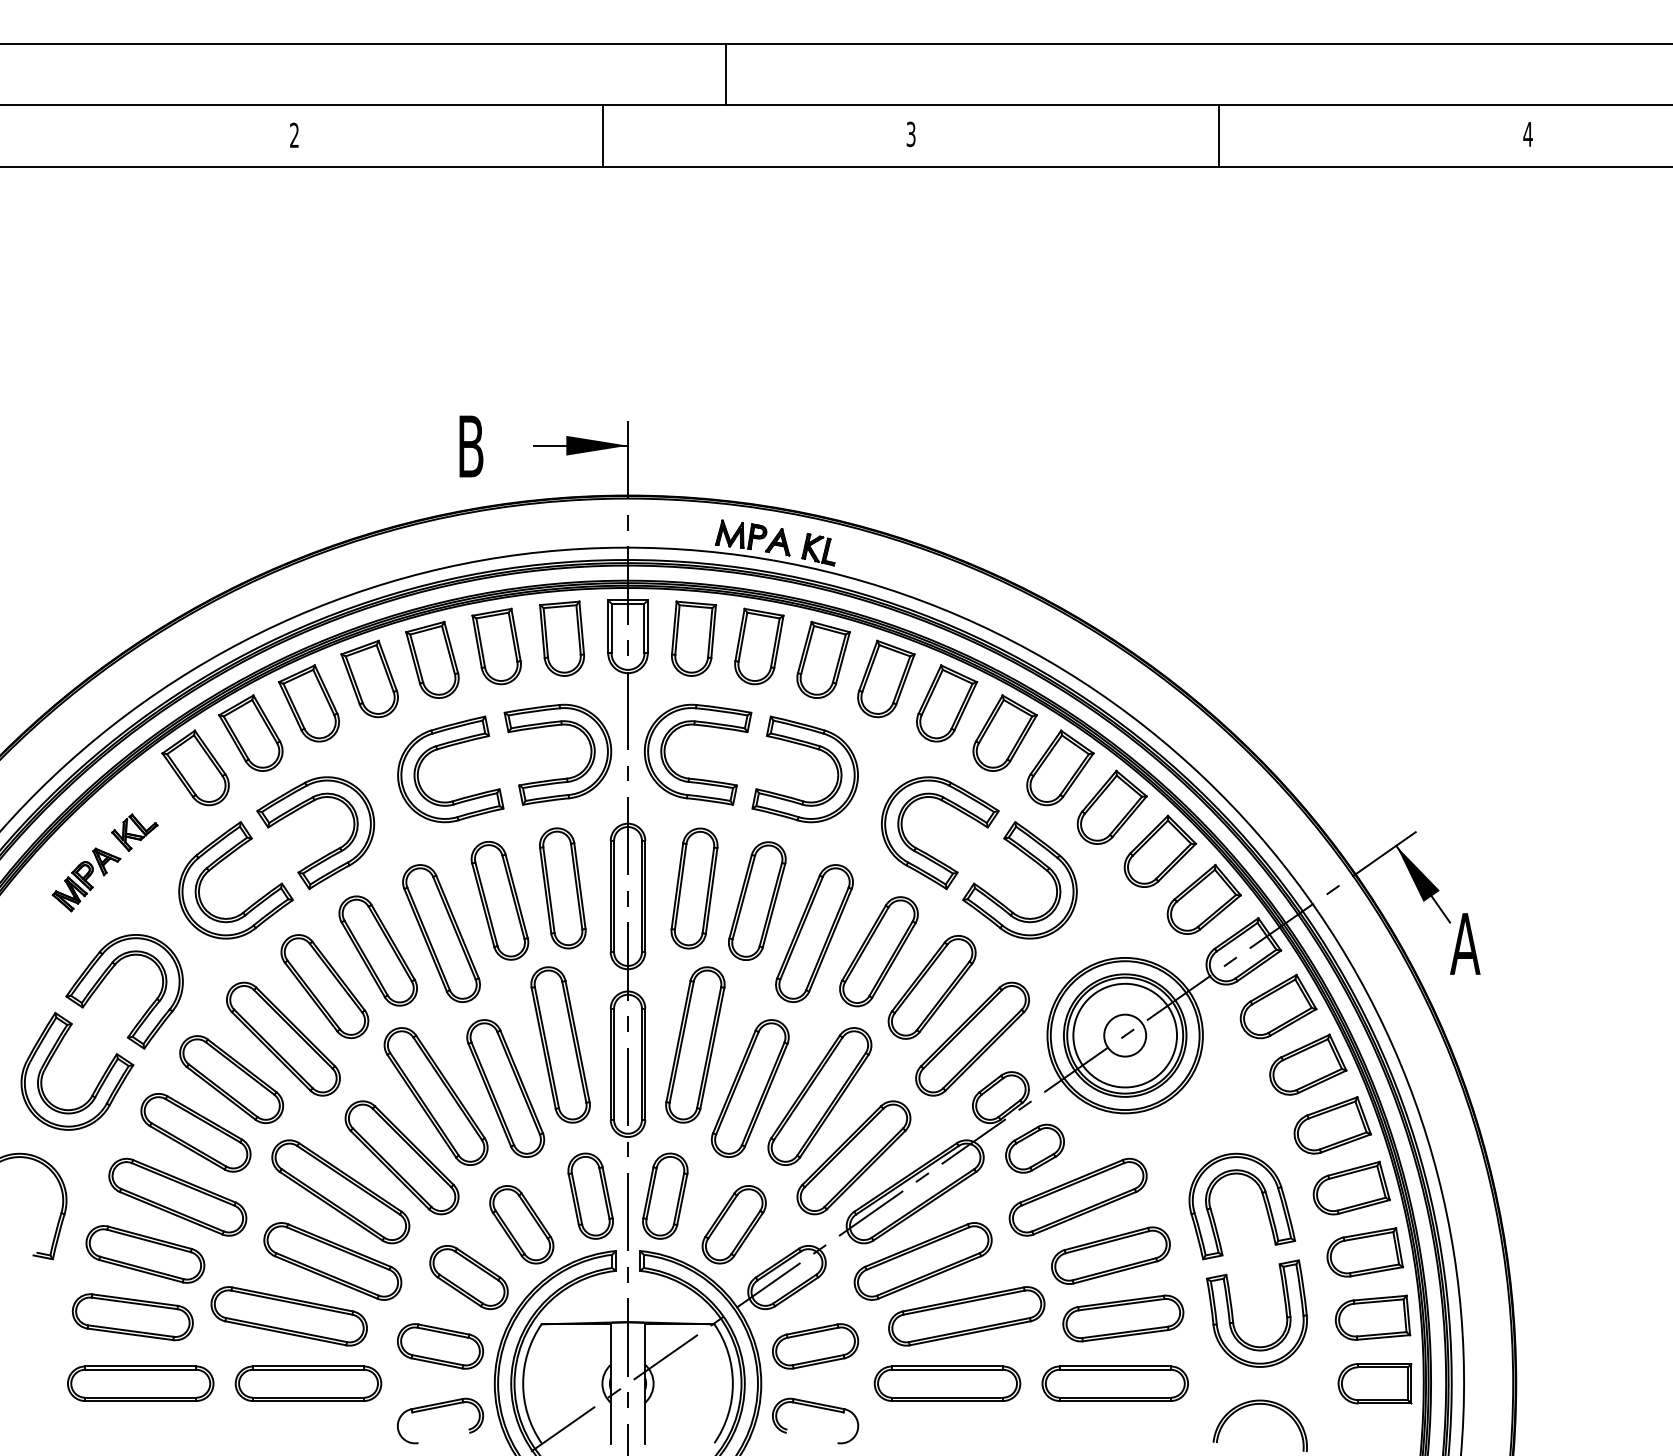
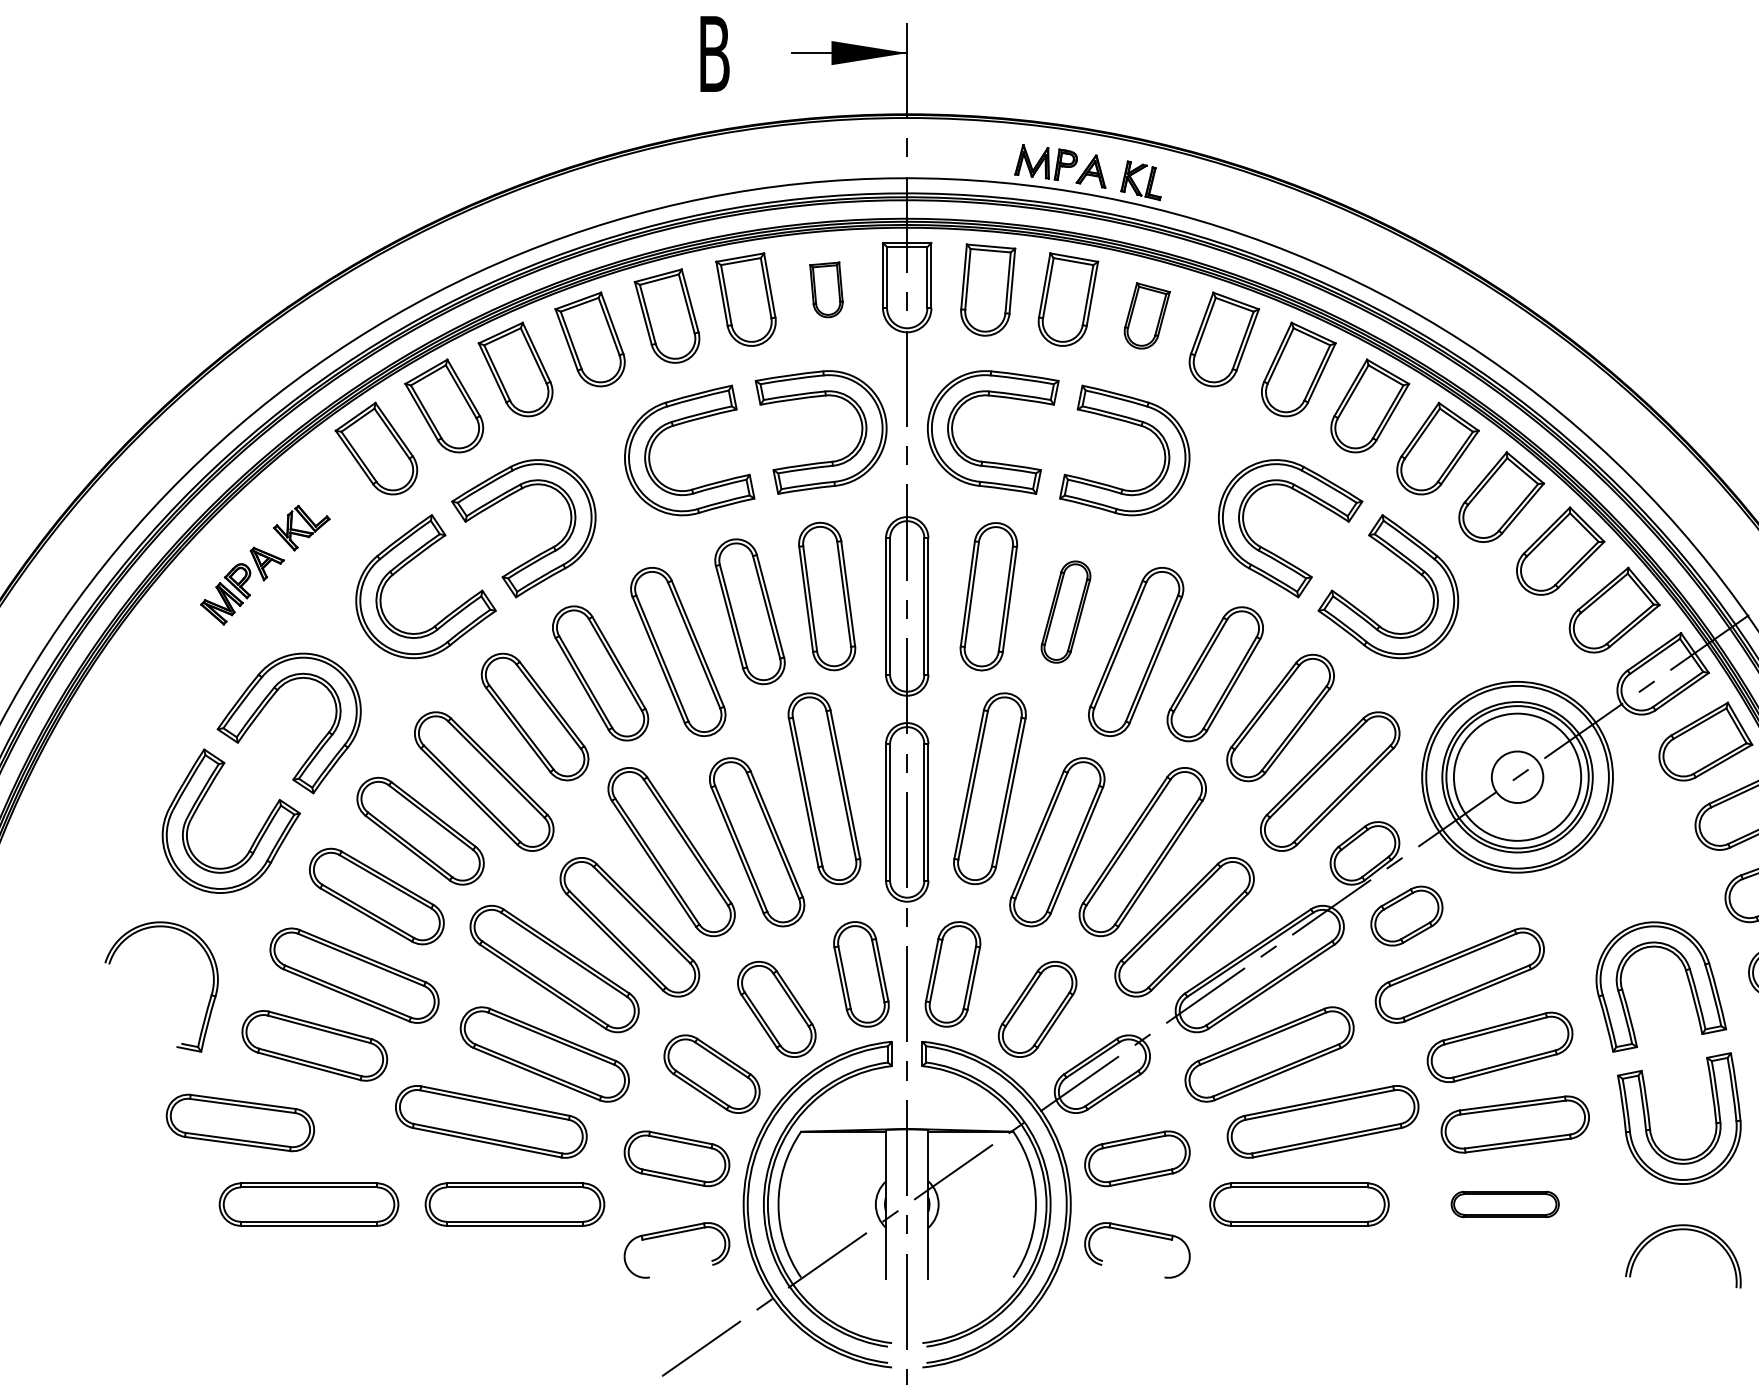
part: (562, 638) -> (826, 289), size x0.6
part: (823, 659) -> (1147, 315), size x0.7
part: (757, 900) -> (1066, 611), size x0.7
part: (132, 1317) -> (239, 1123), moved
part: (1114, 1383) -> (1504, 1204), size x0.6

